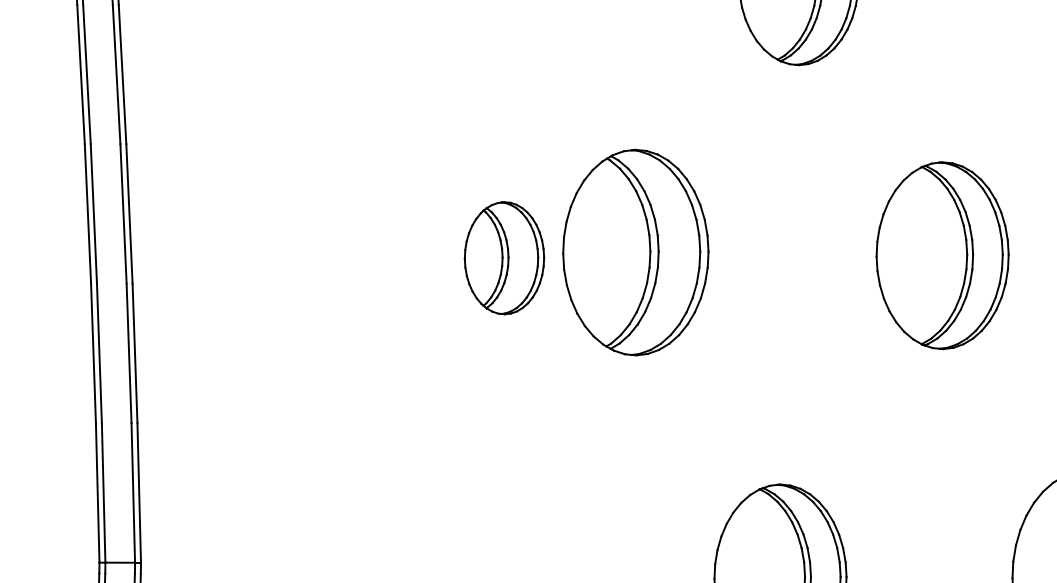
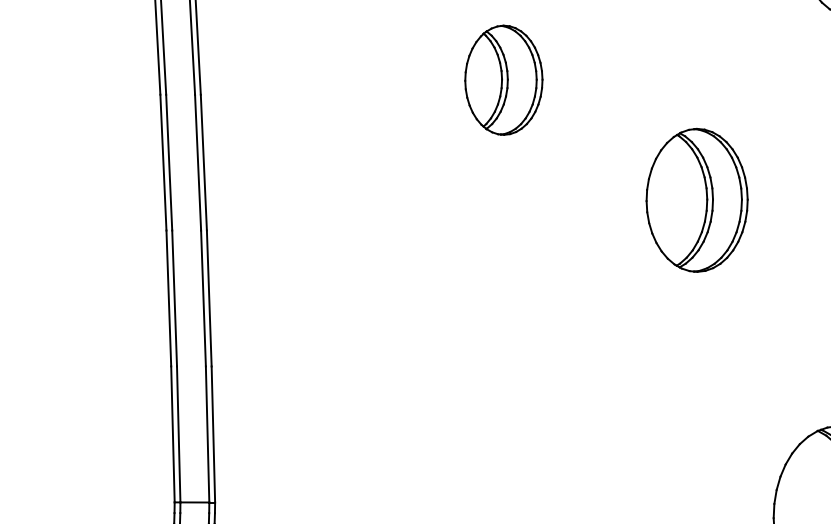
part: (635, 252) -> (696, 200), size x0.71
part: (504, 258) -> (503, 80), moved

